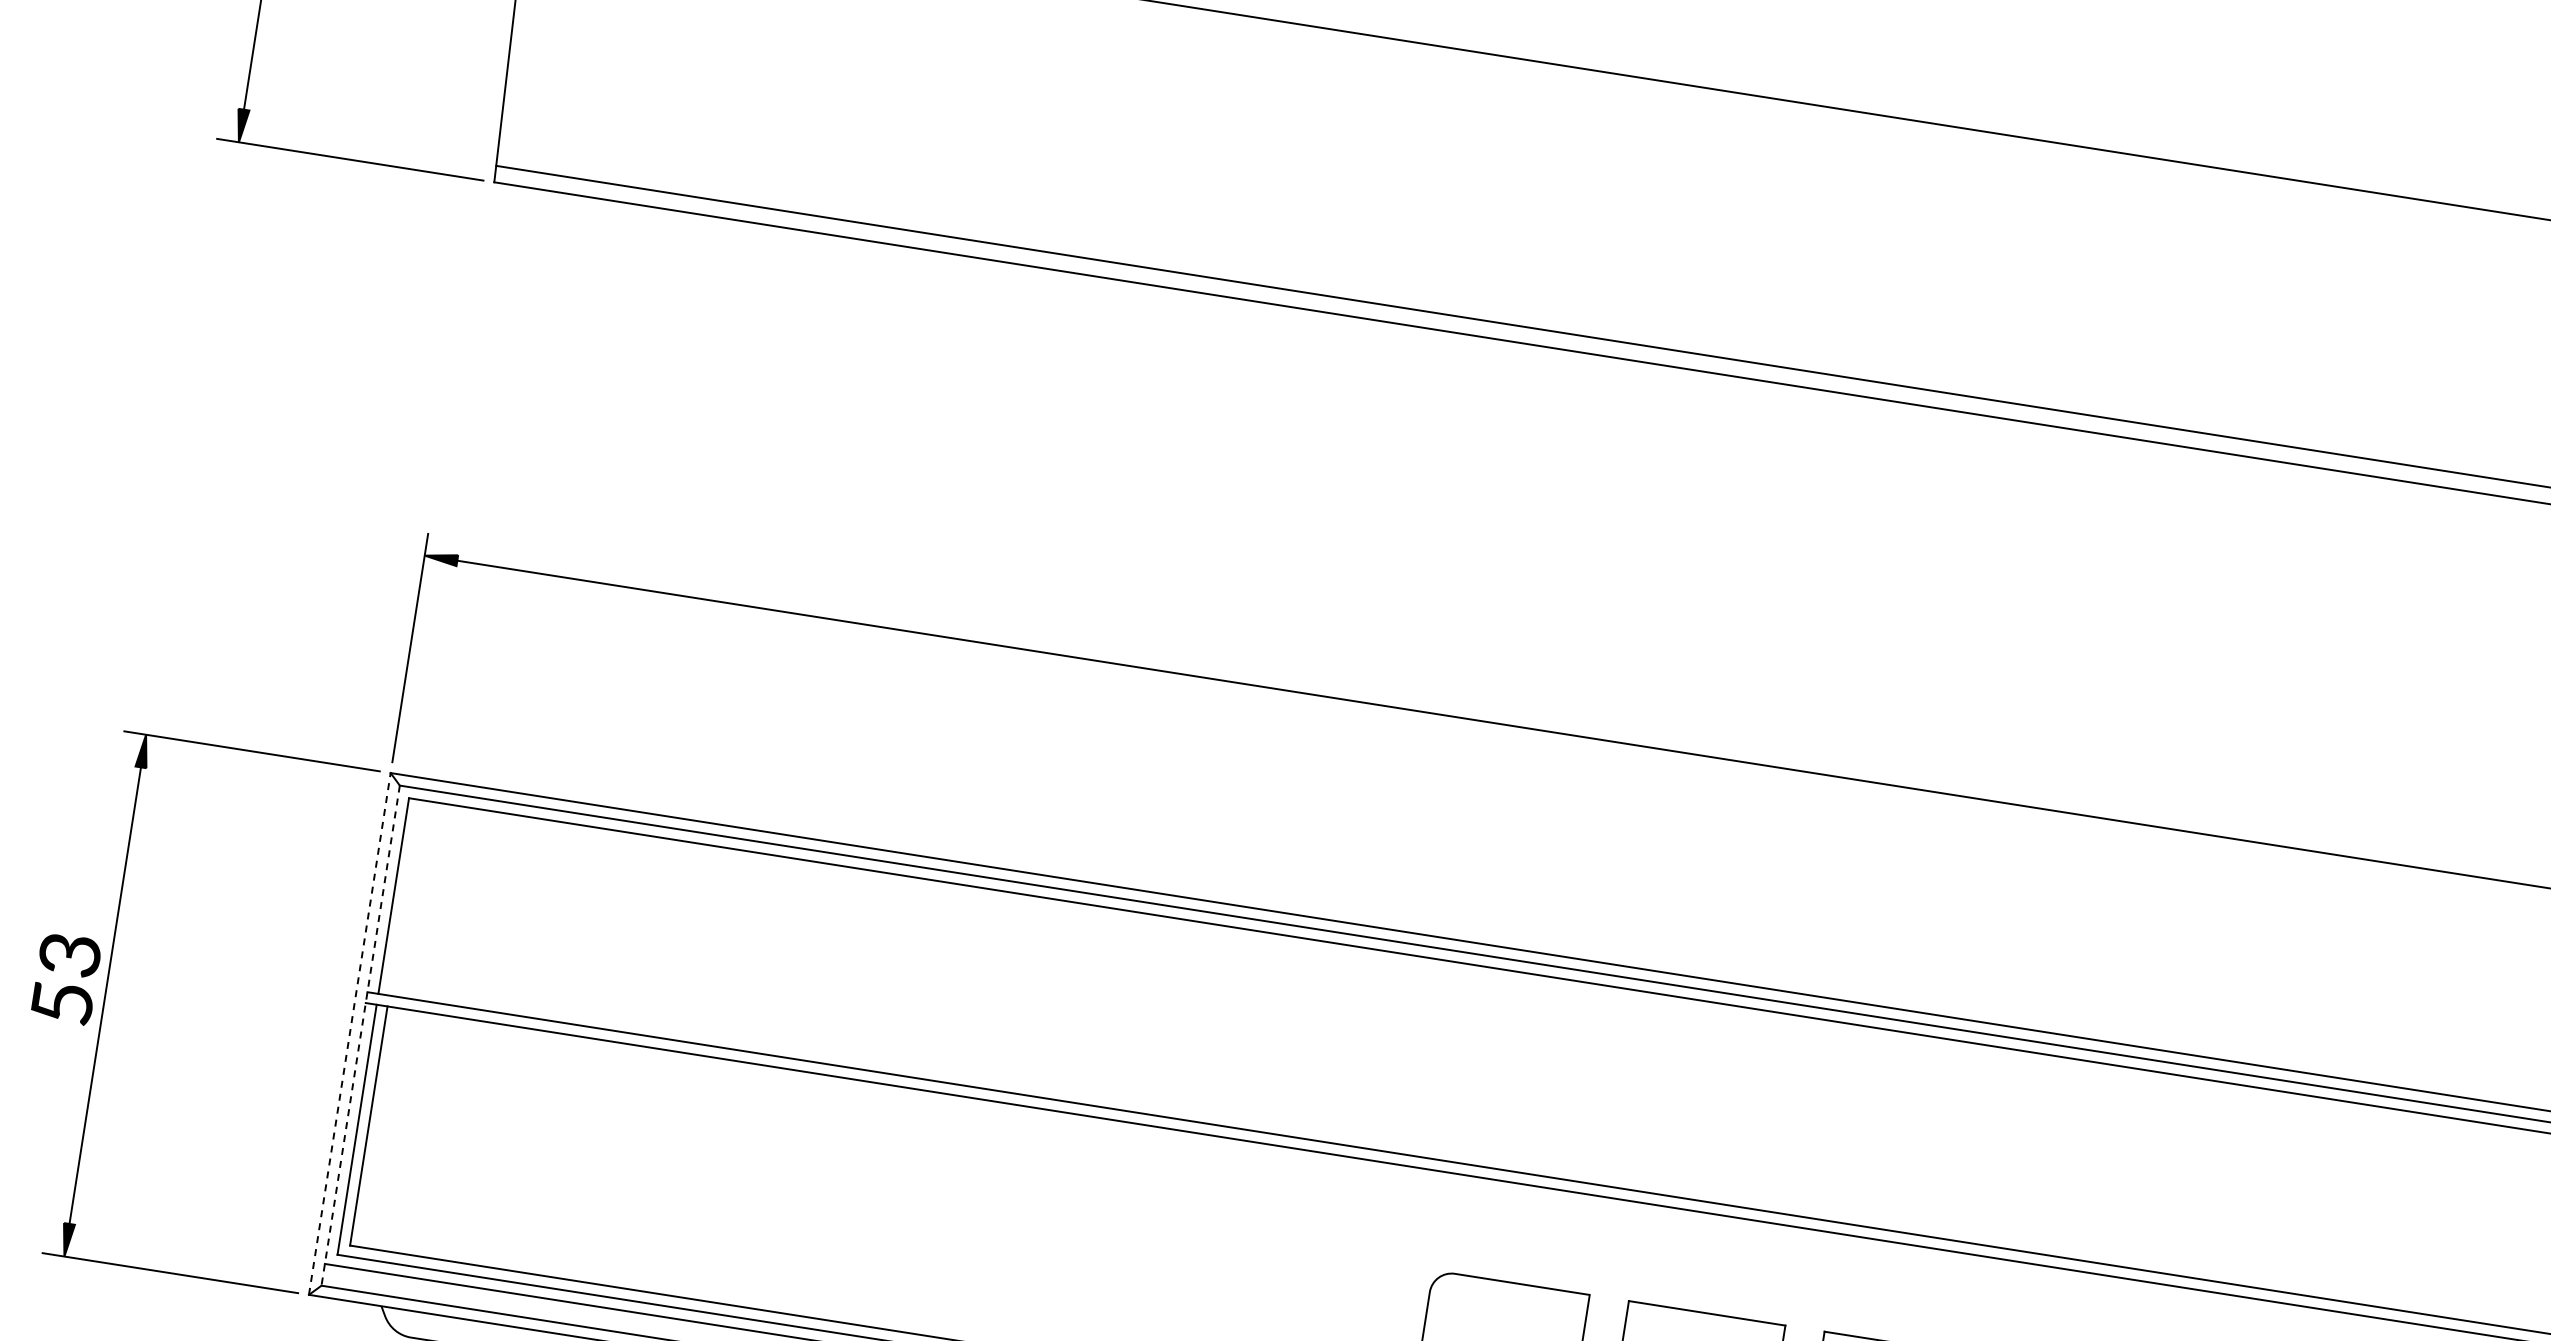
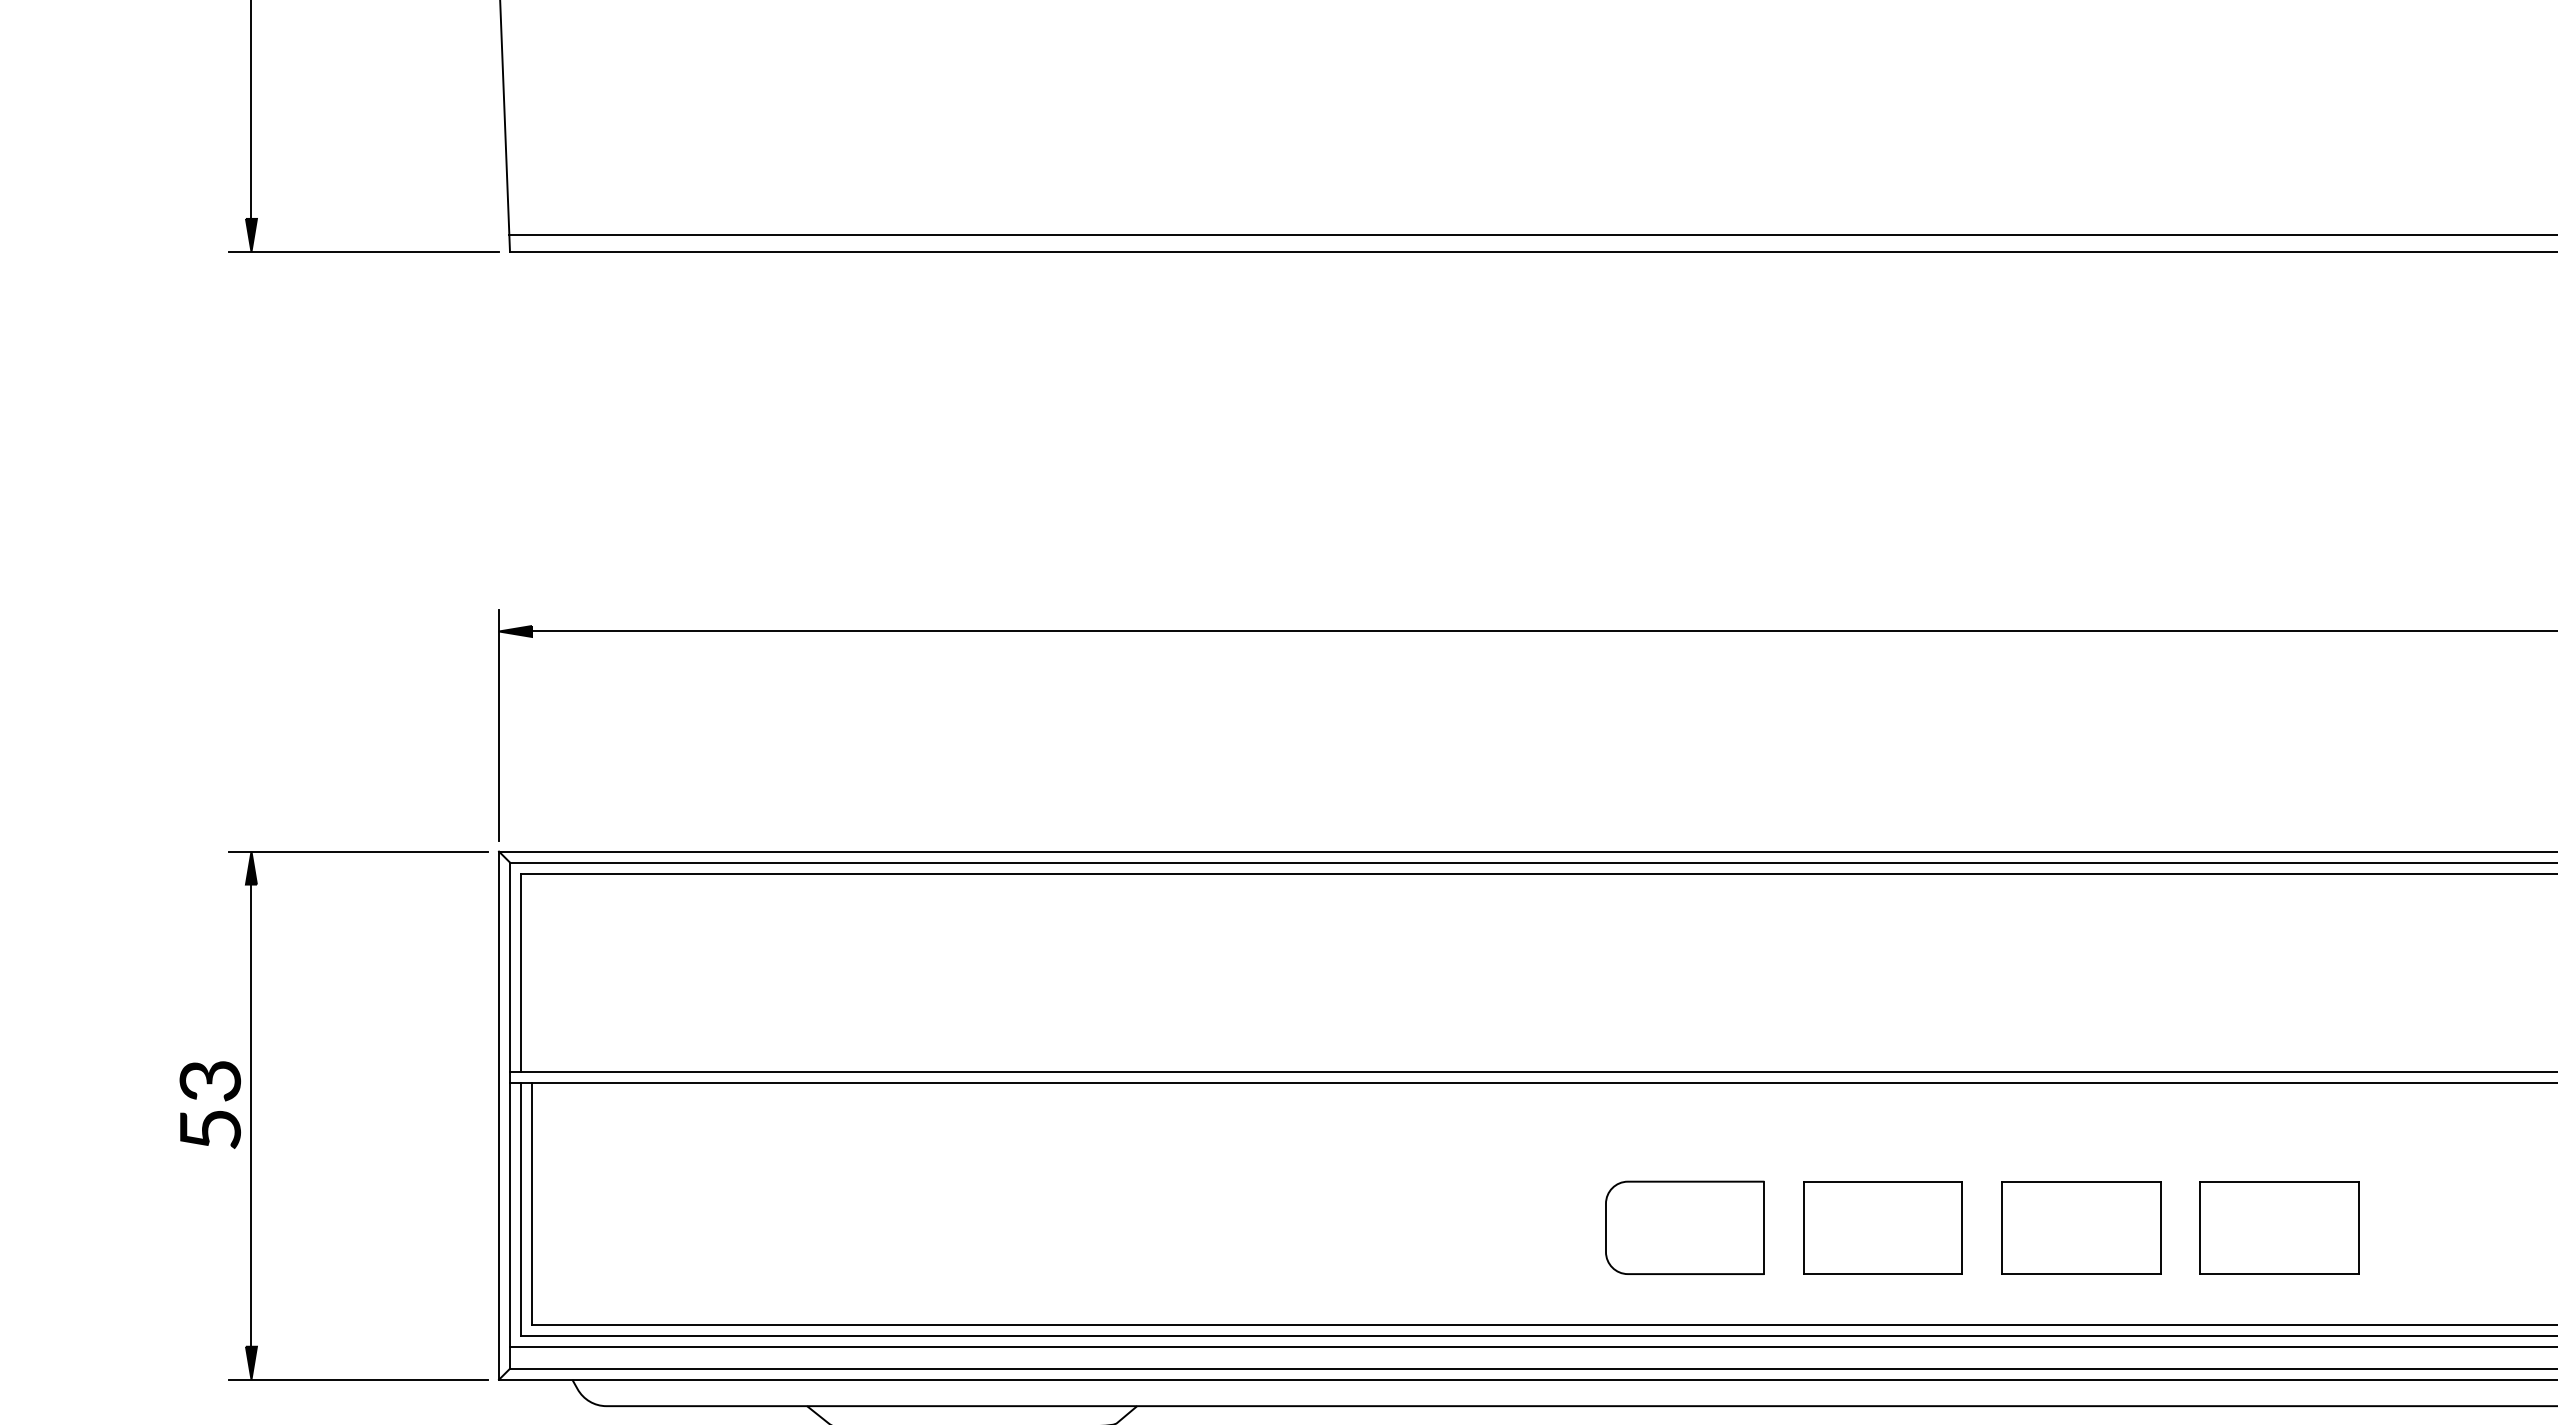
line: (350, 1033) -> (499, 1115), dashed -> solid
line: (361, 1036) -> (510, 1116), dashed -> solid

